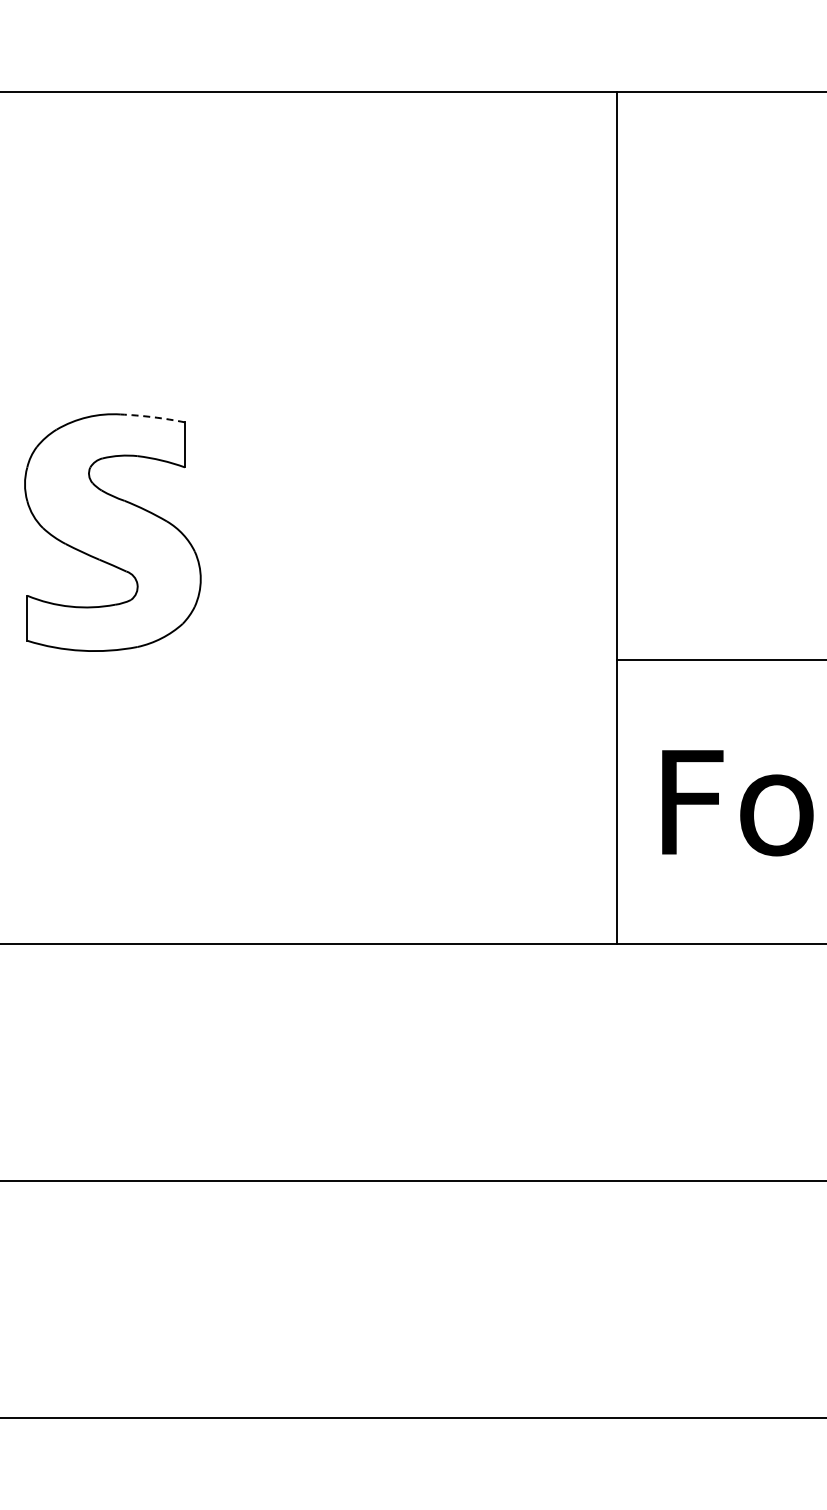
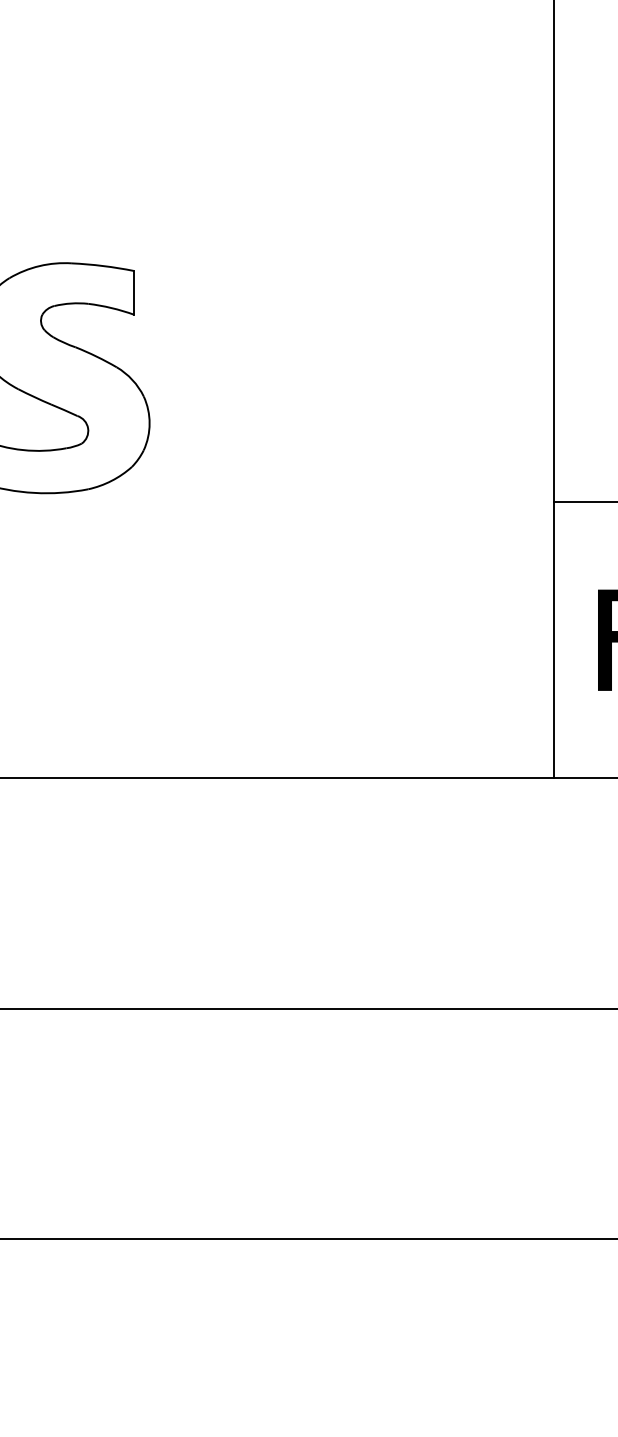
arc: (153, 417) -> (103, 266), dashed -> solid

